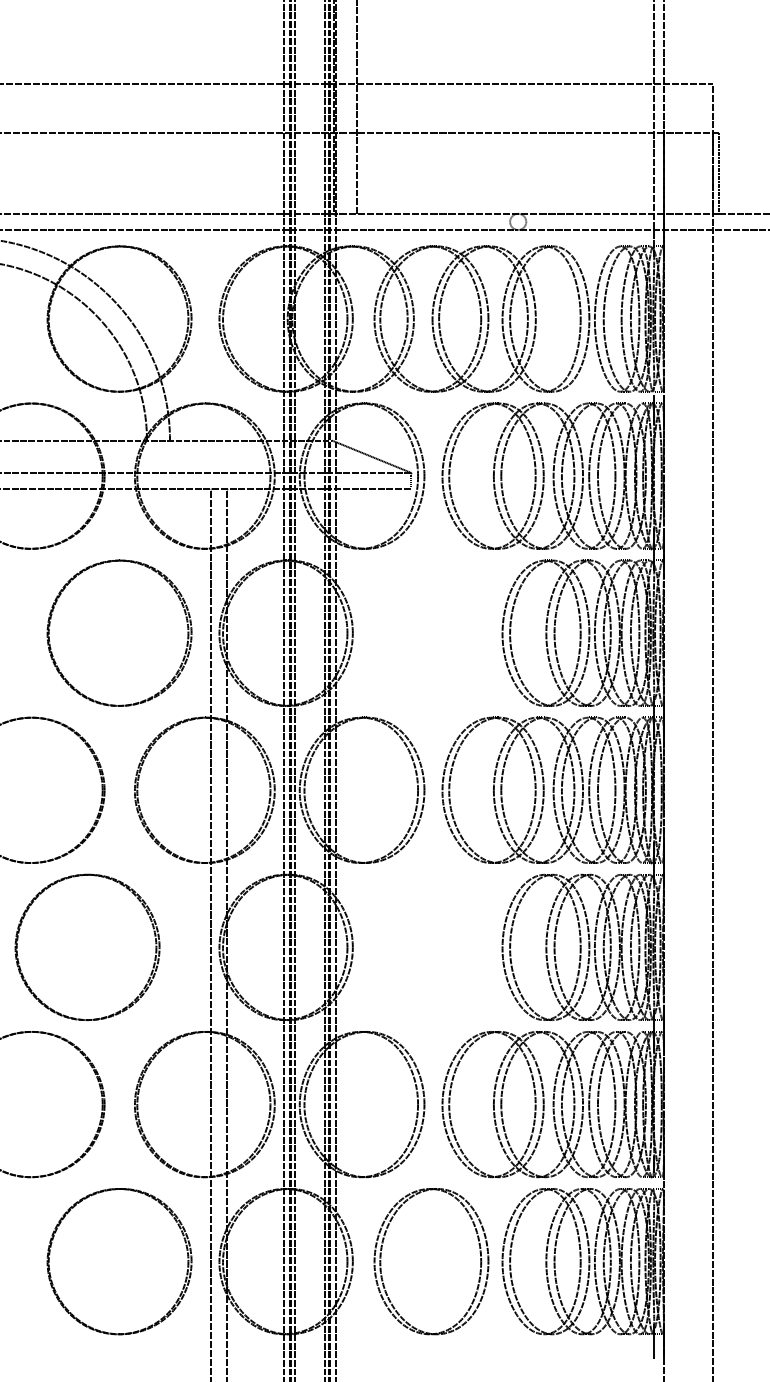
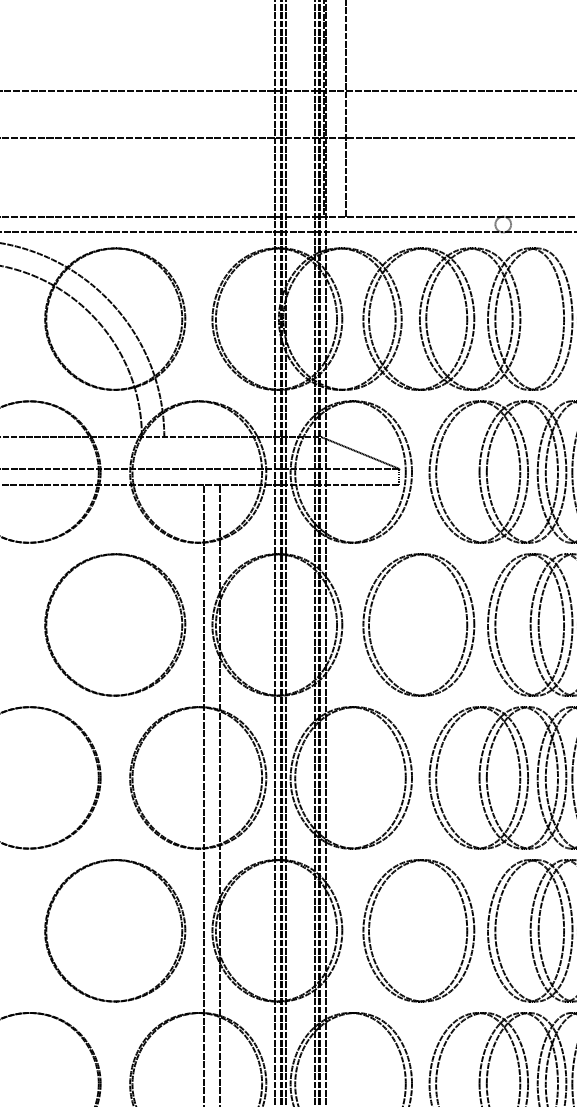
part: (479, 624) -> (465, 616), added
part: (151, 924) -> (177, 908), moved
part: (479, 938) -> (465, 922), added

